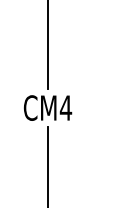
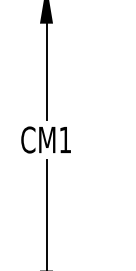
text: (66, 107) -> (65, 139), CM4 -> CM1

